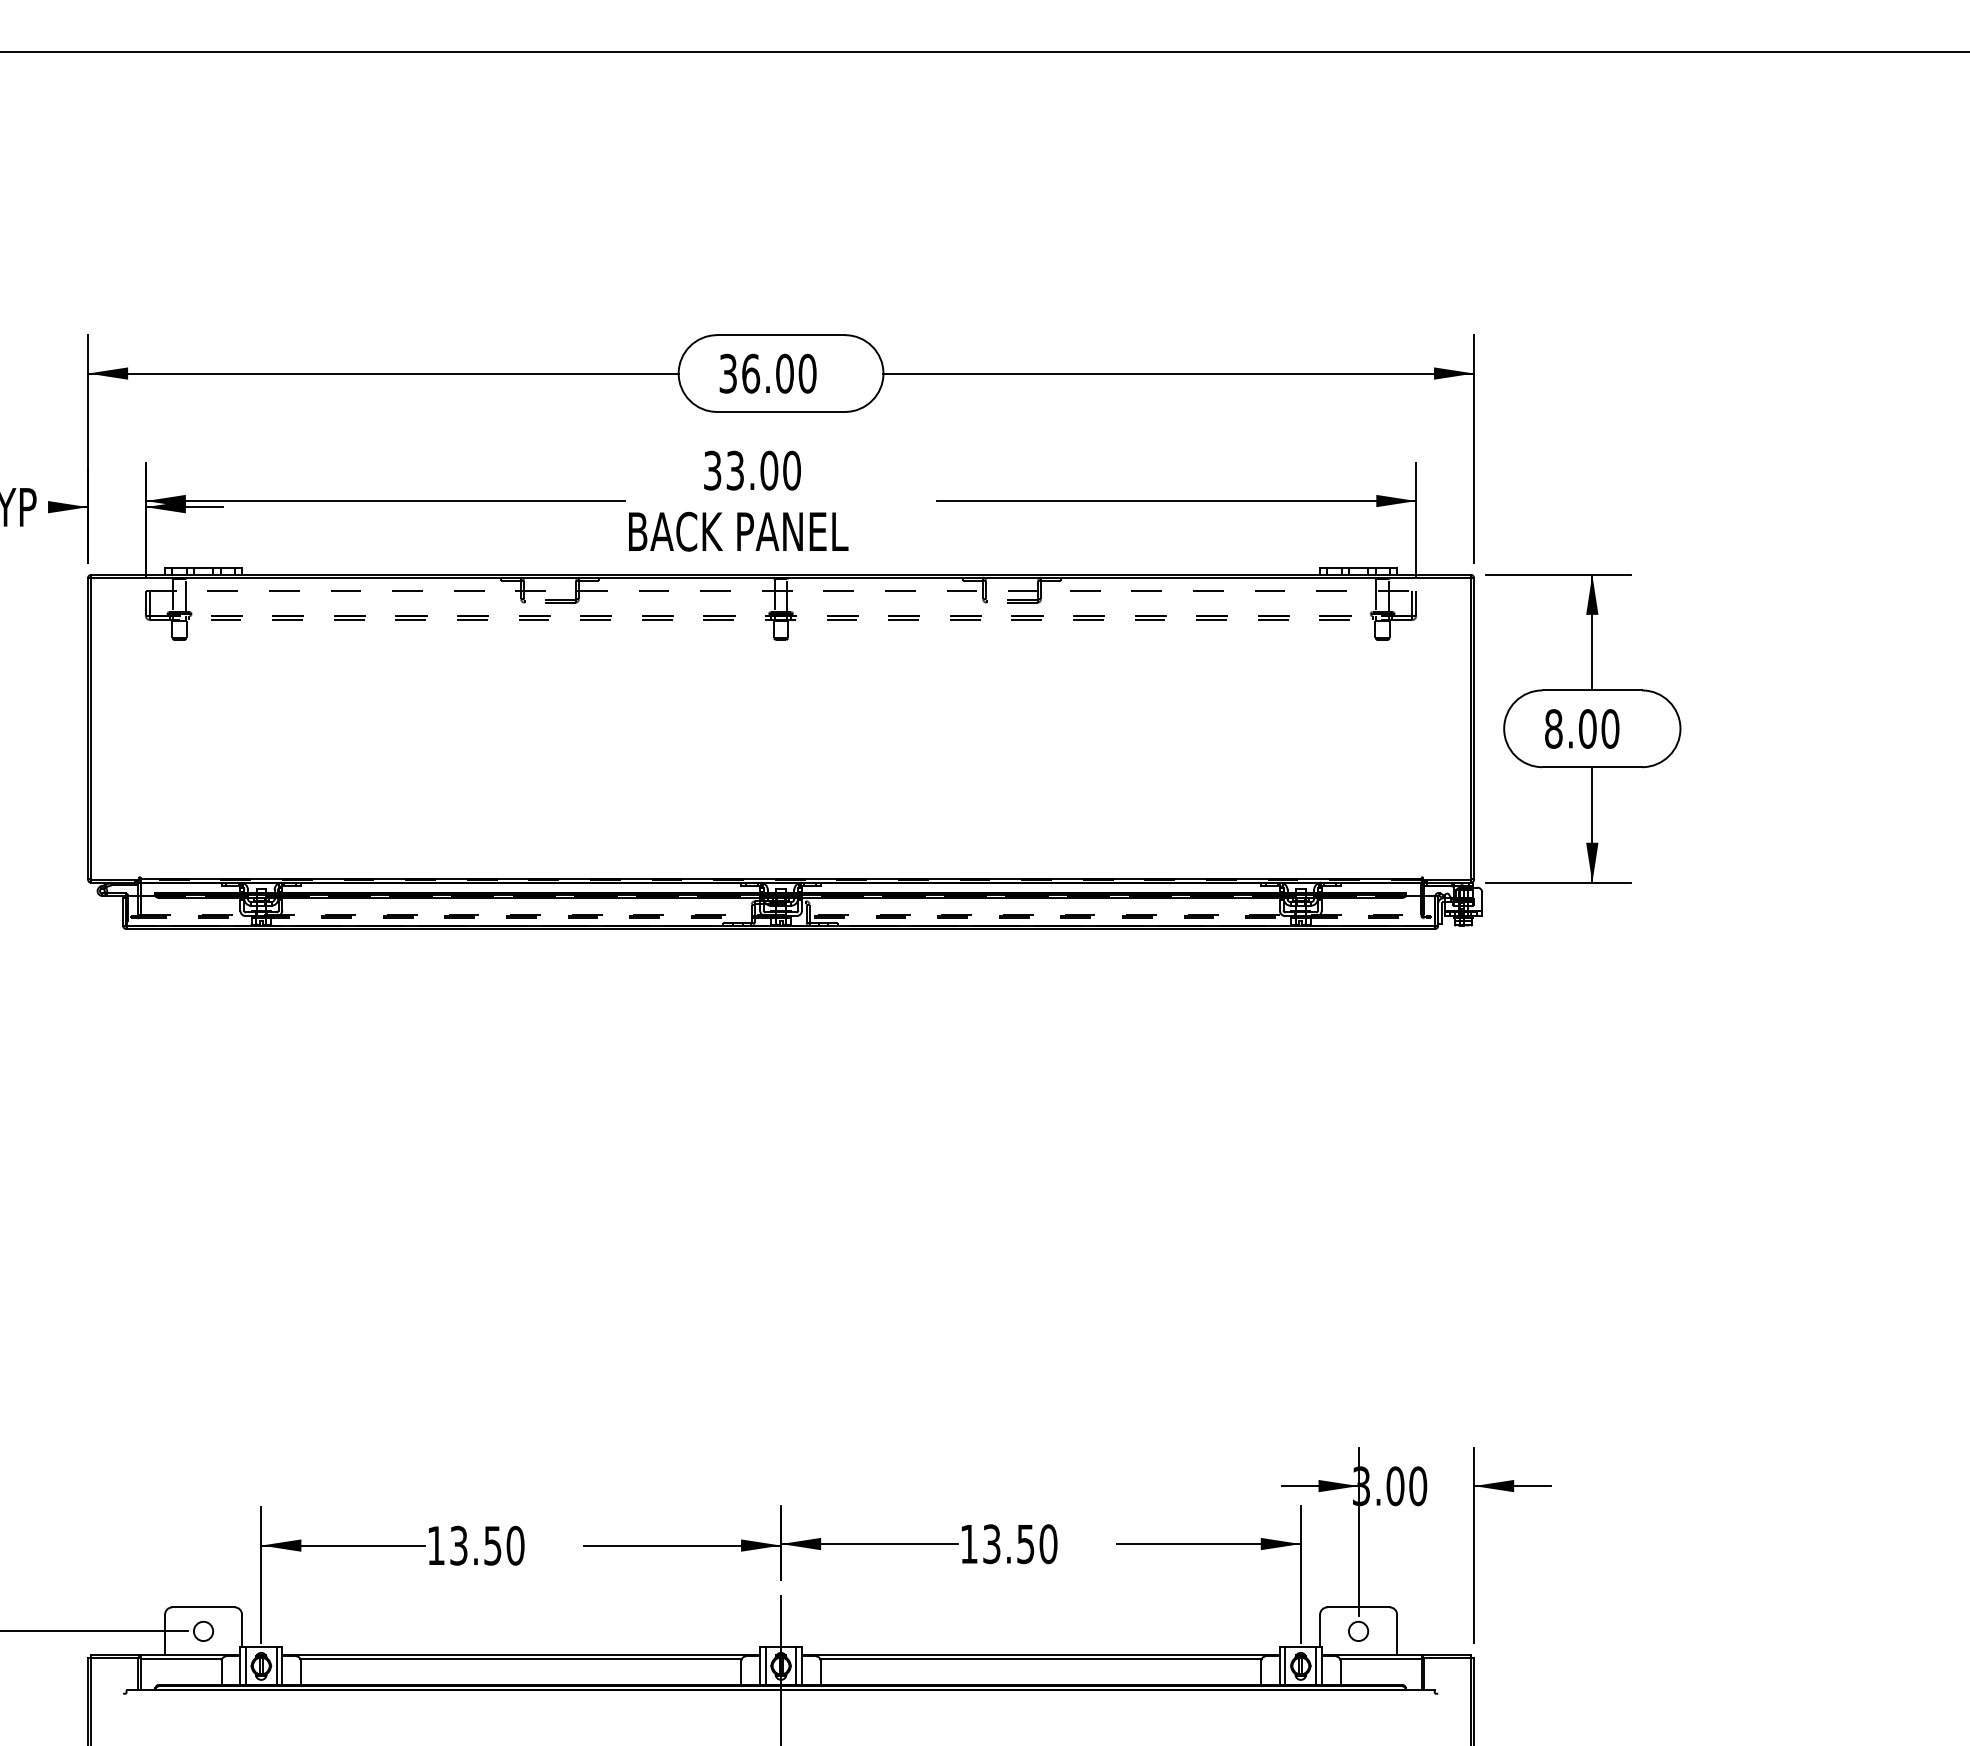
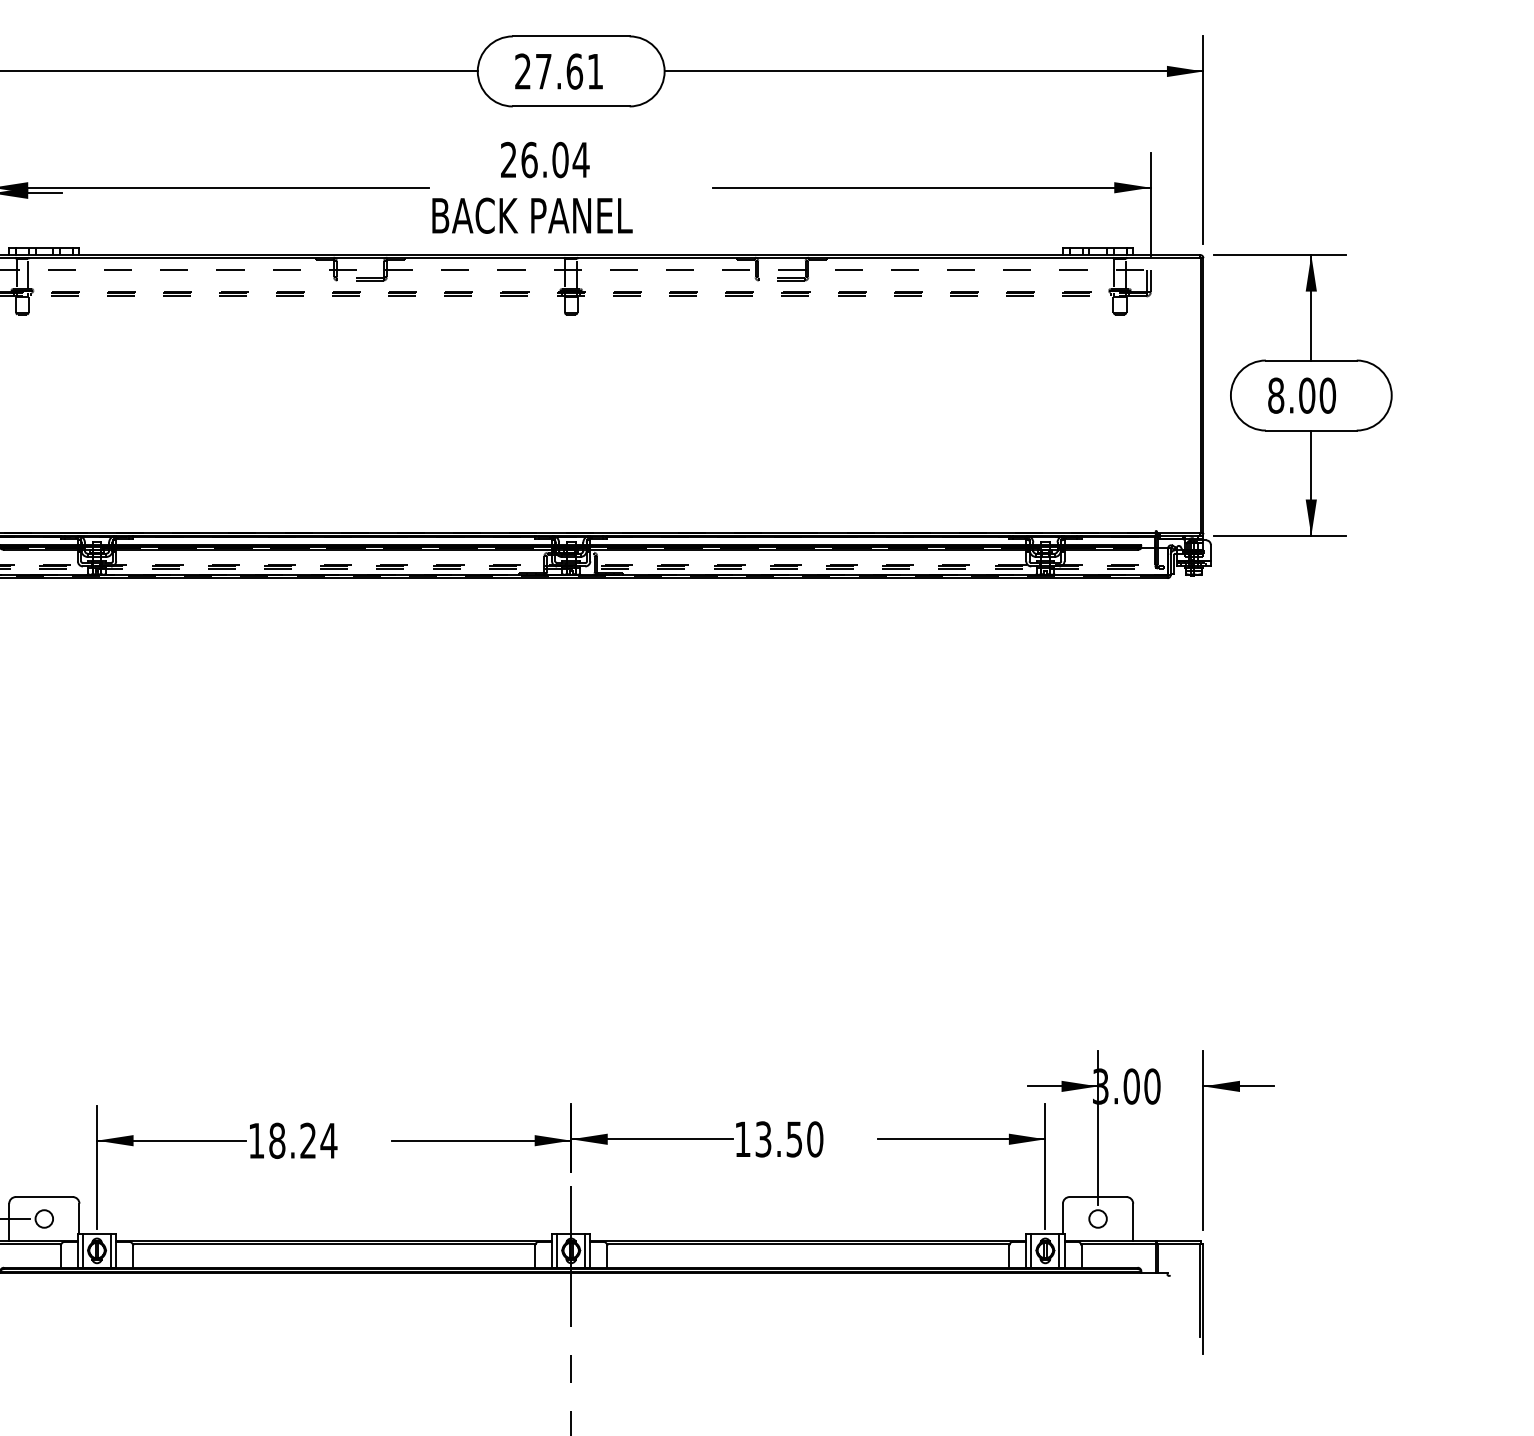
text: (767, 373) -> (558, 71), 36.00 -> 27.61
text: (752, 470) -> (545, 159), 33.00 -> 26.04
text: (487, 1545) -> (303, 1140), 13.50 -> 18.24

